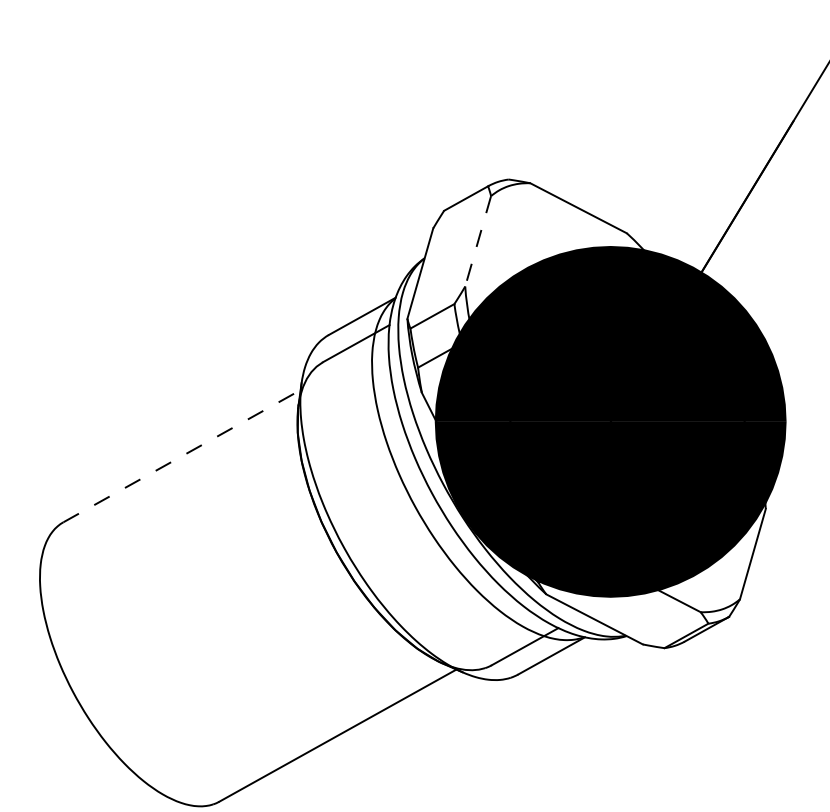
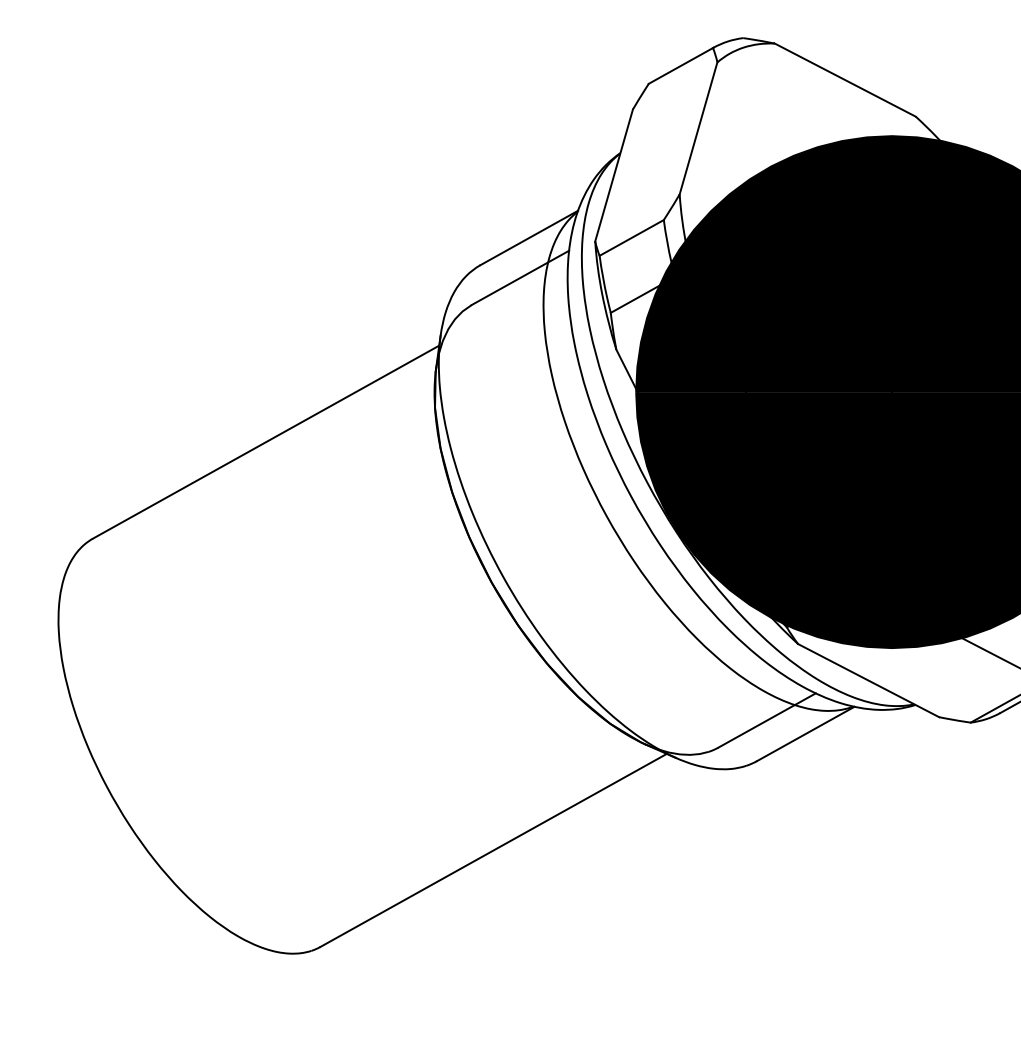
line: (478, 241) -> (699, 128), dashed -> solid
line: (182, 456) -> (266, 442), dashed -> solid

